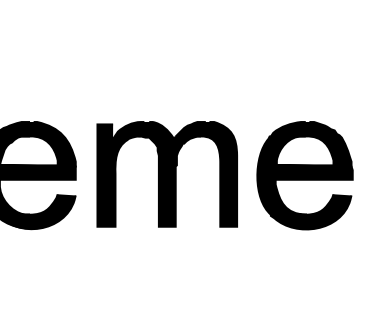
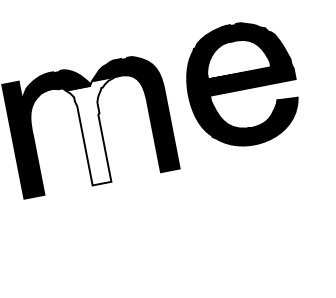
part: (304, 175) -> (241, 84), moved
fill: (176, 181) -> (102, 131), removed

